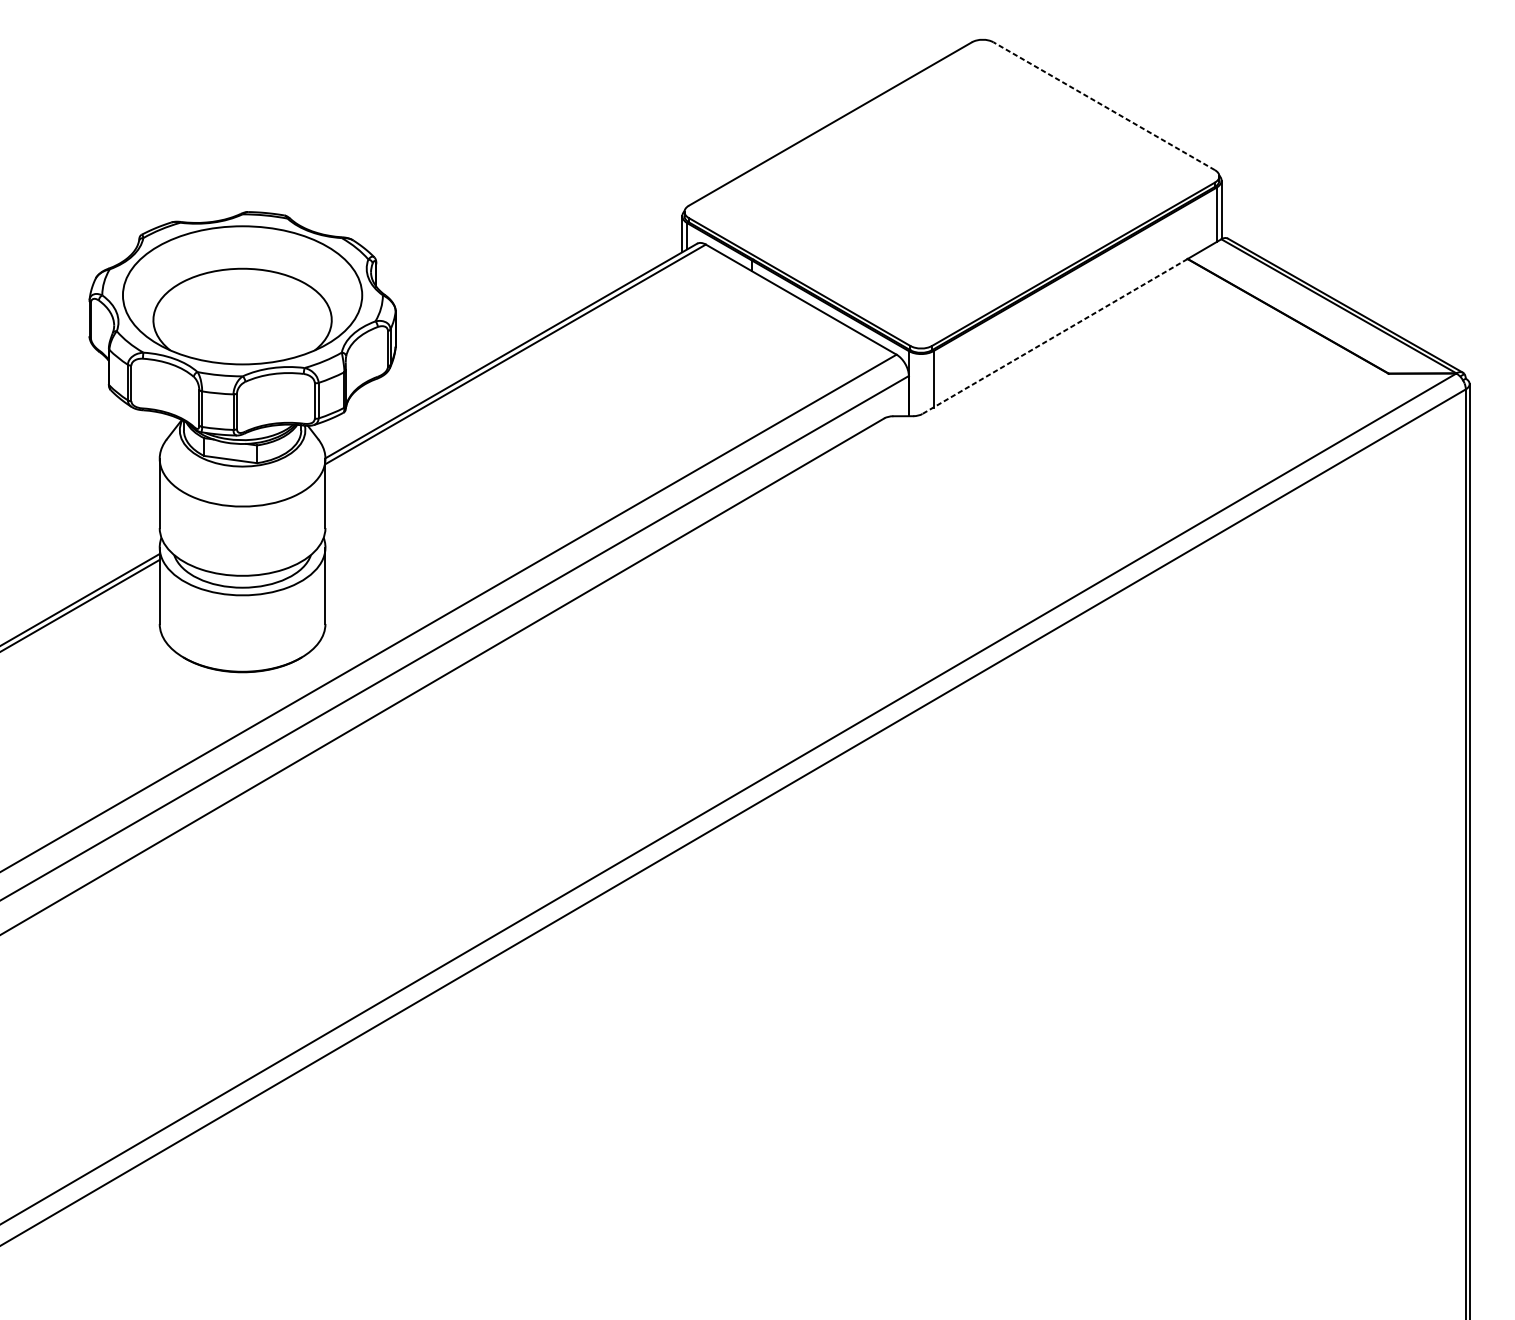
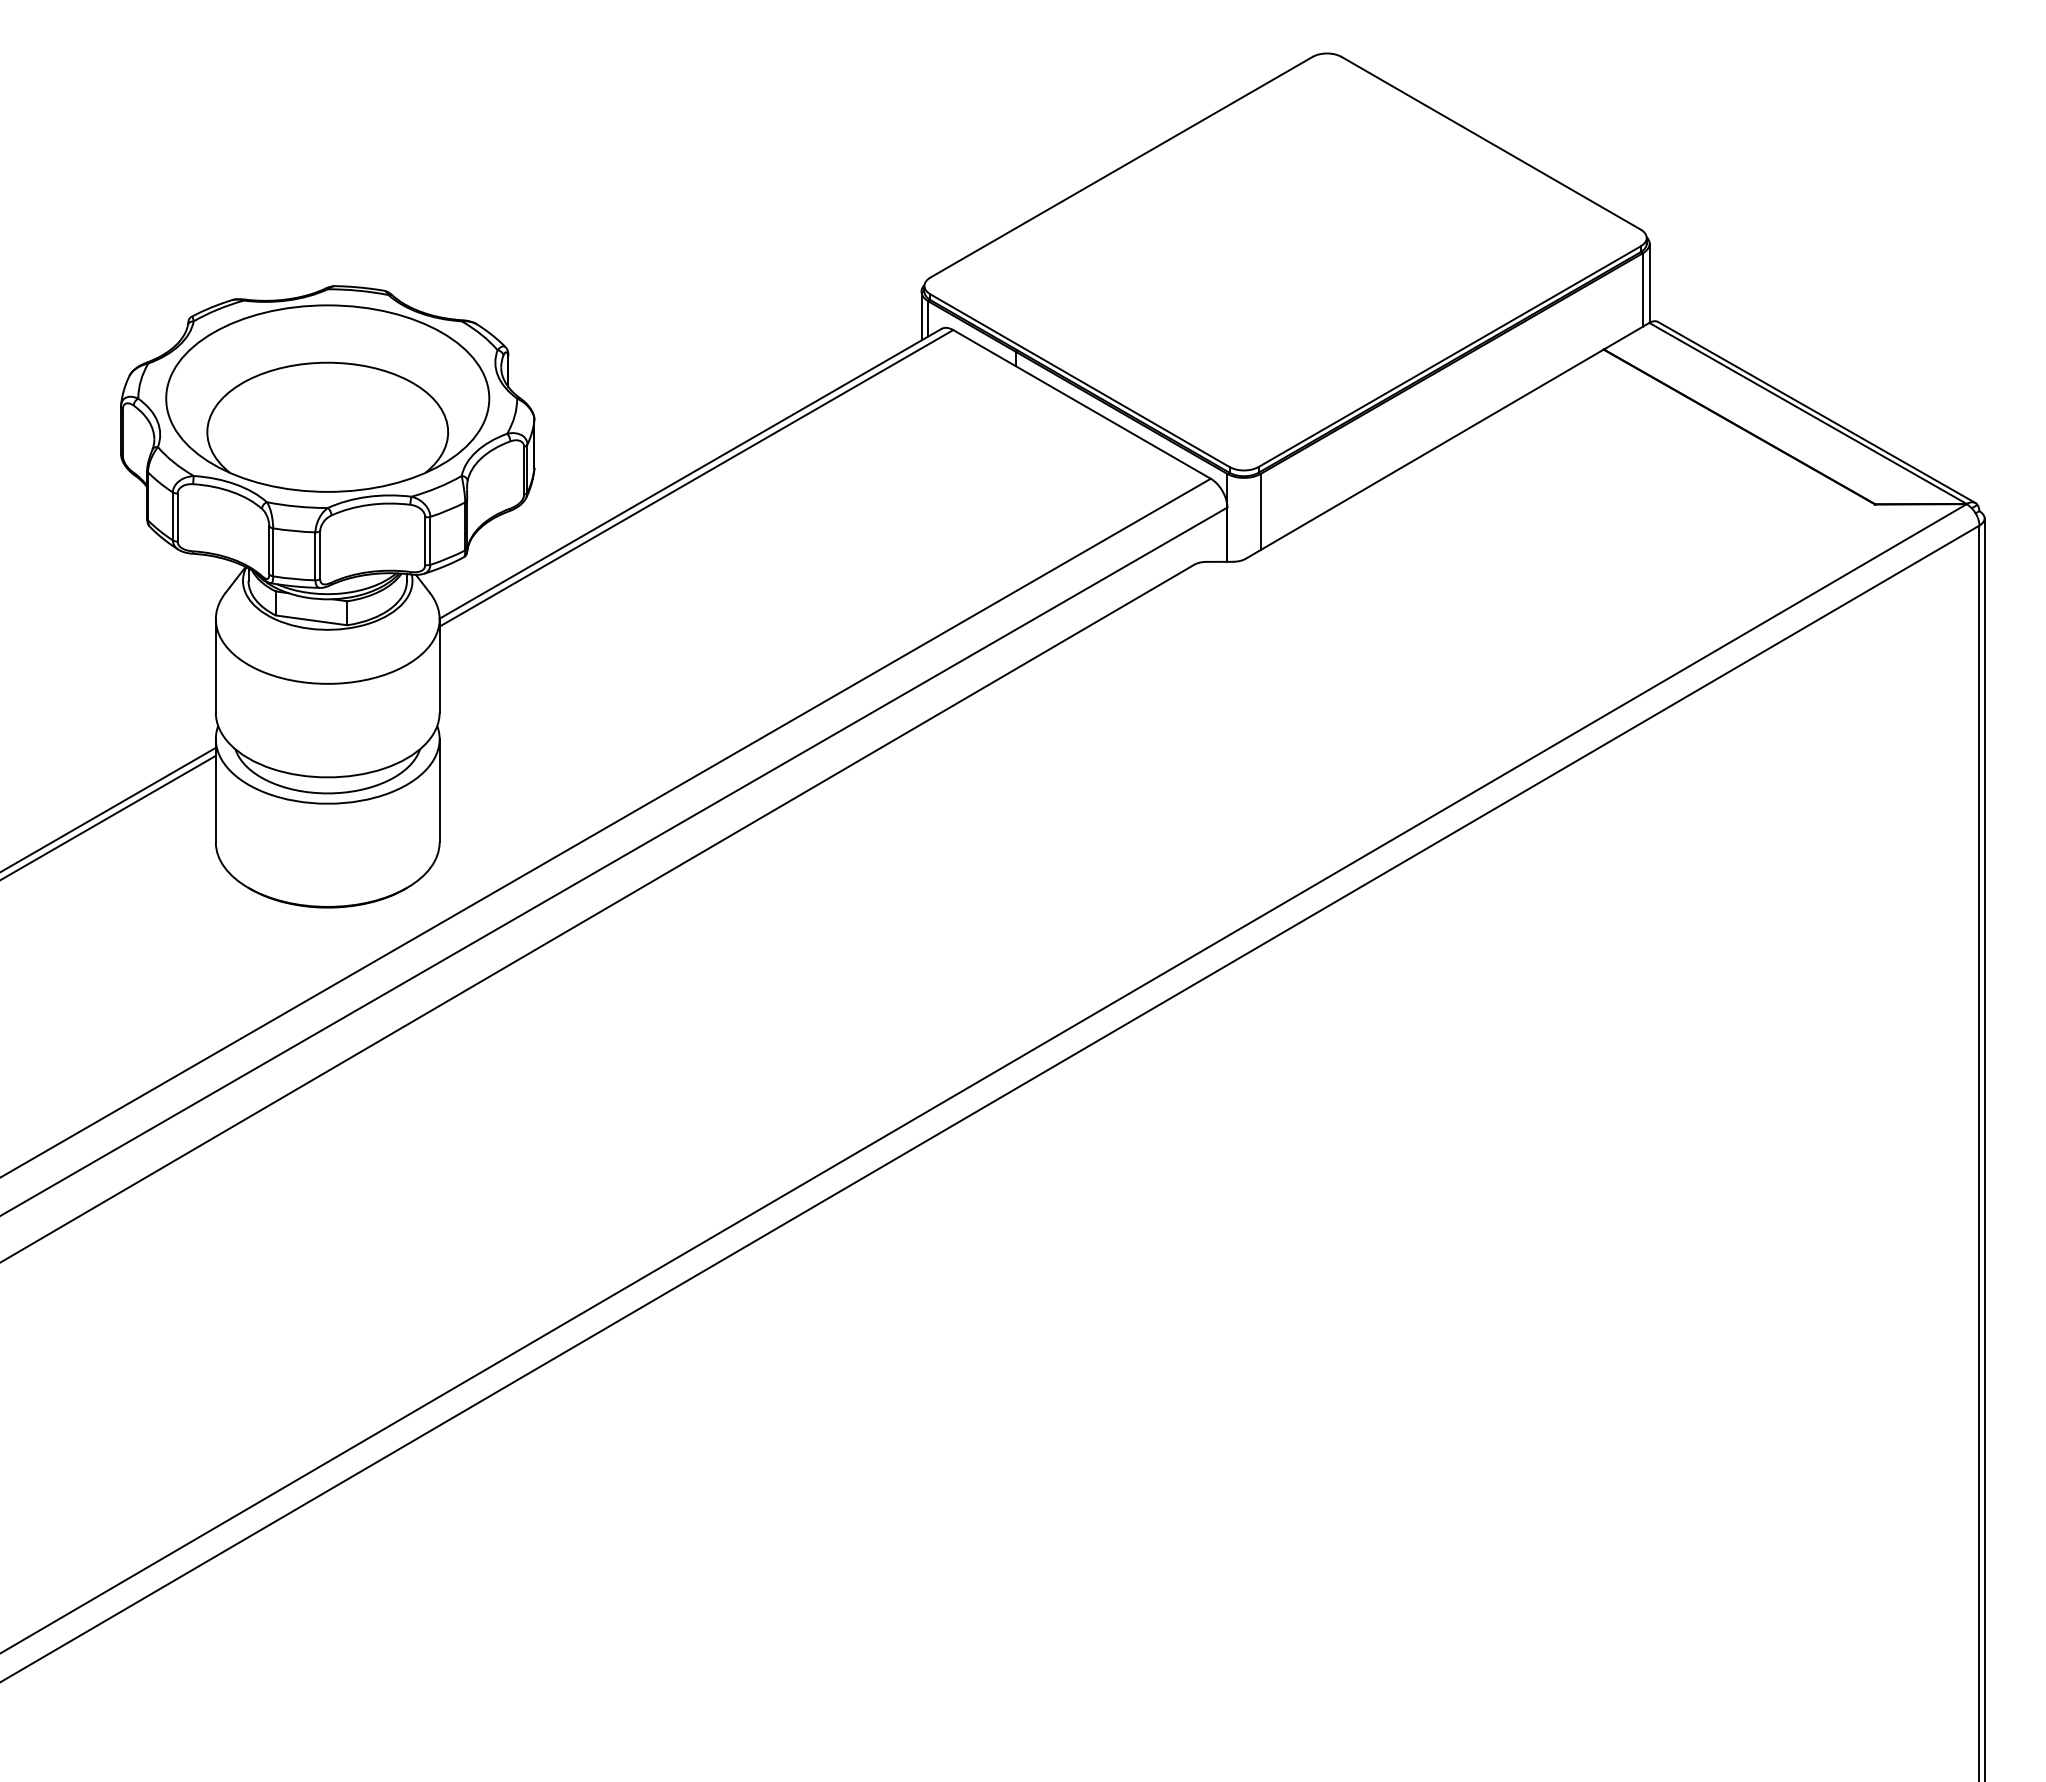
line: (1104, 106) -> (1491, 143), dashed -> solid
line: (1054, 336) -> (1424, 454), dashed -> solid

